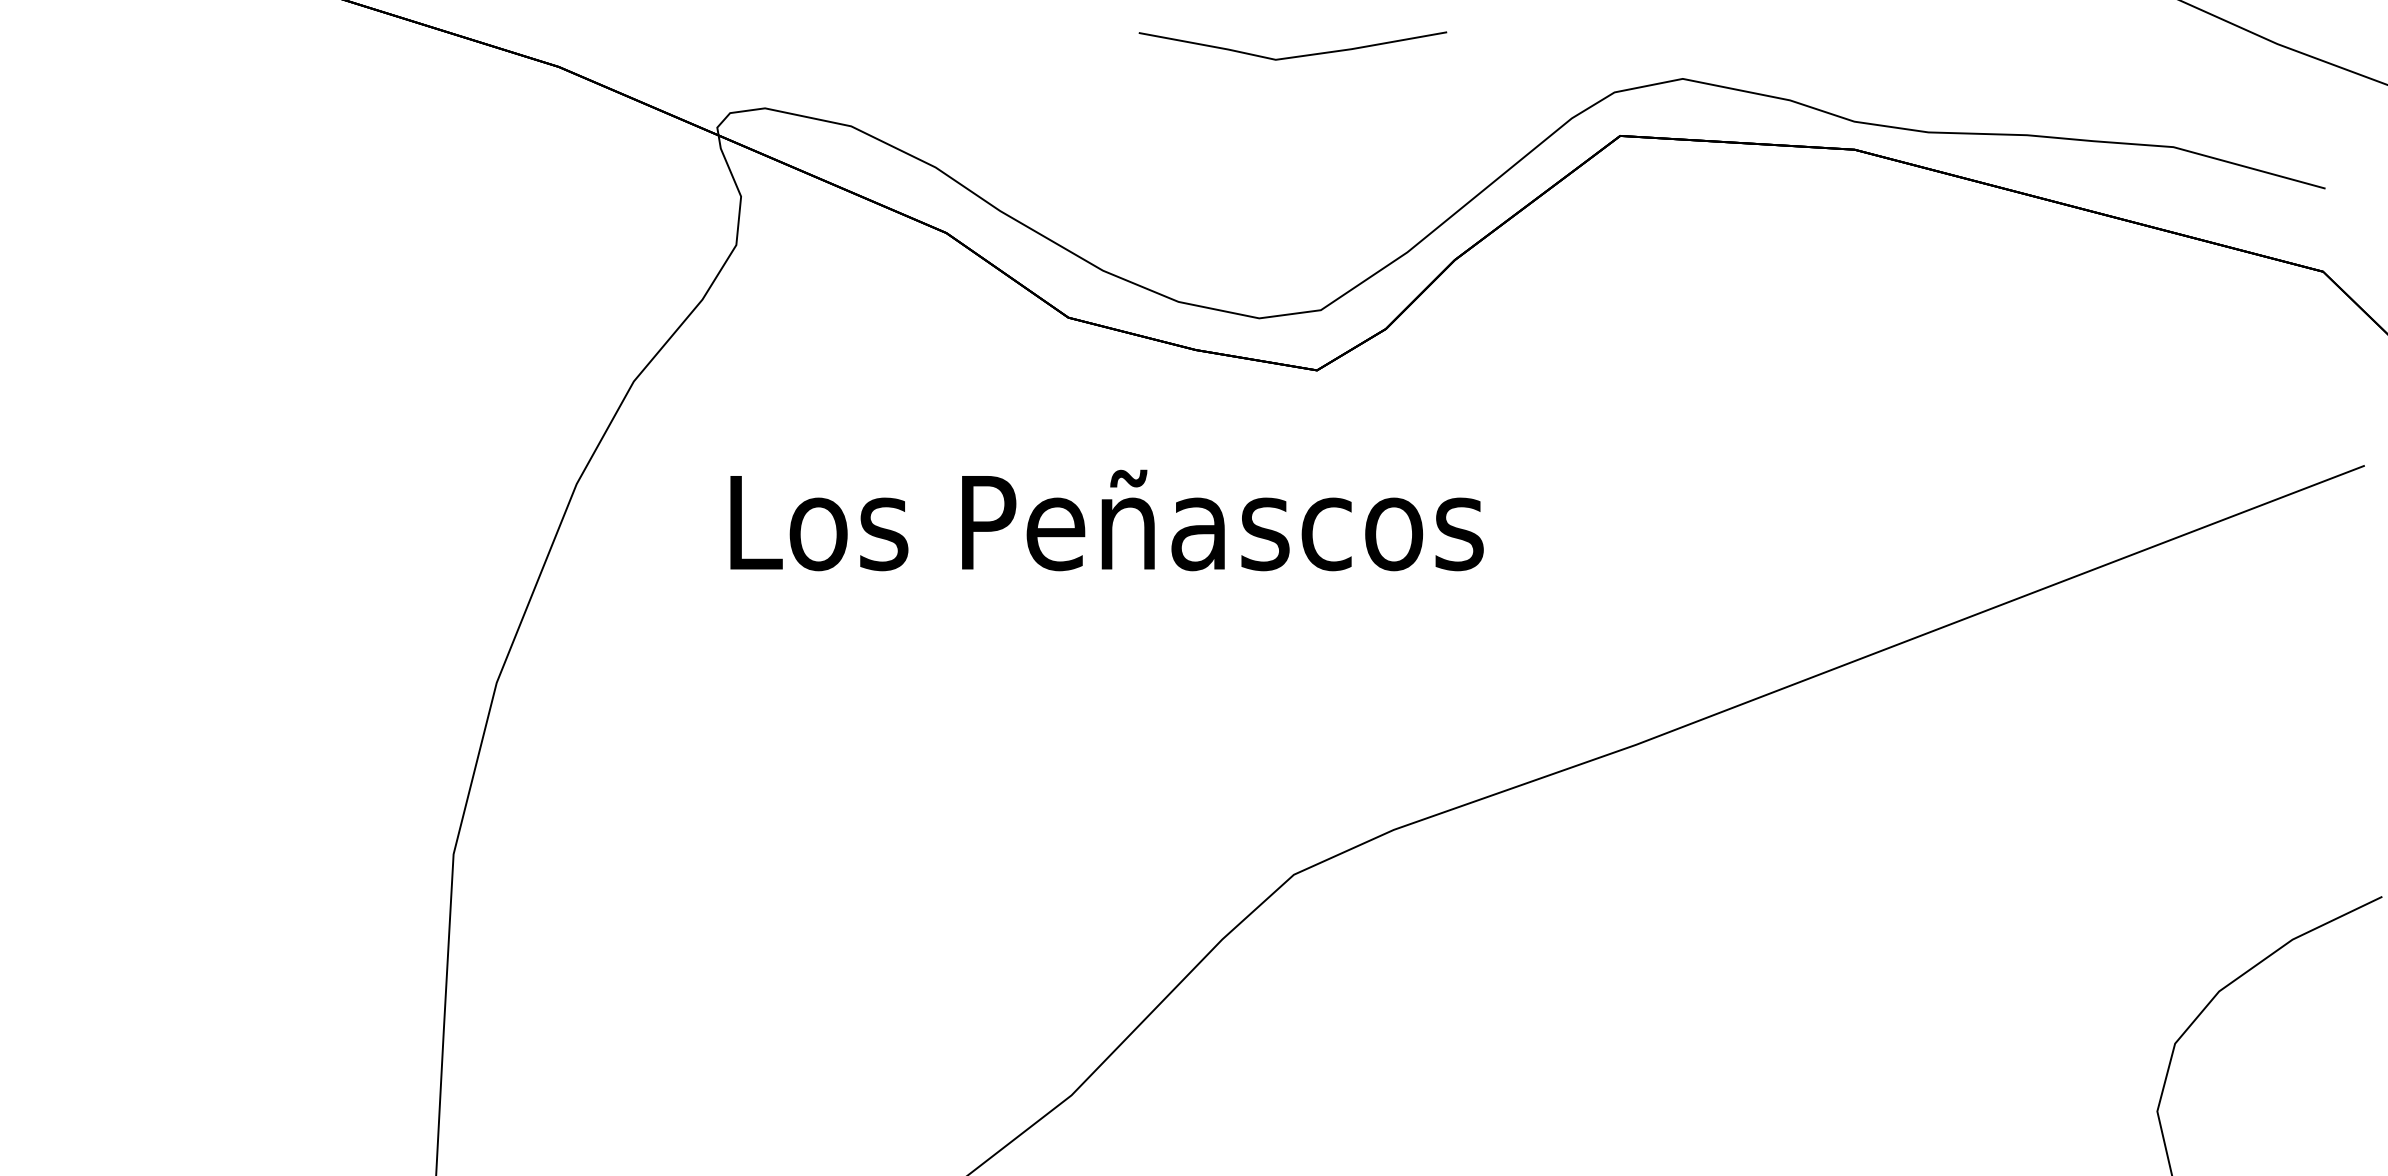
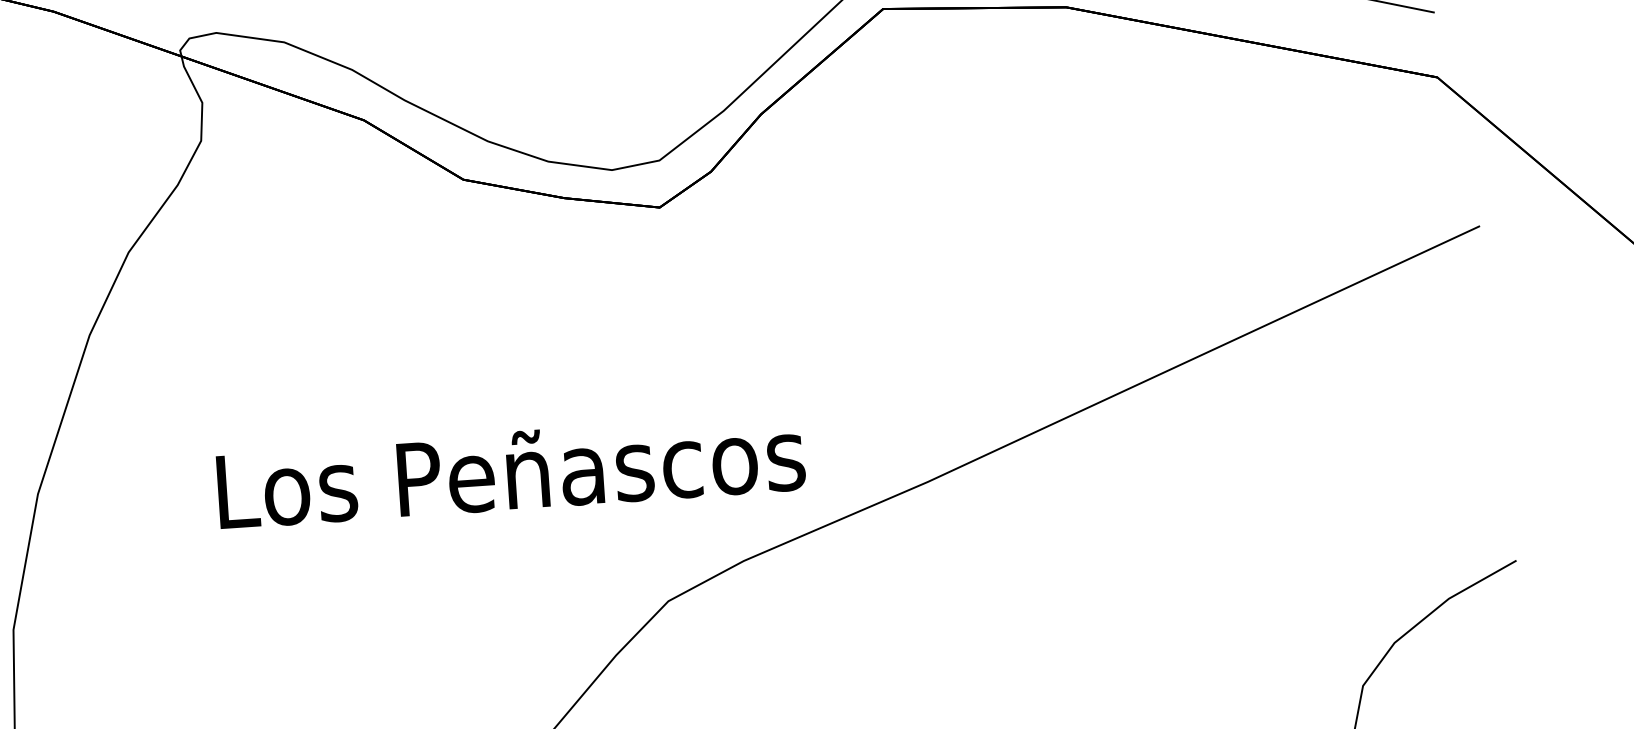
text: (1106, 520) -> (510, 471), moved

